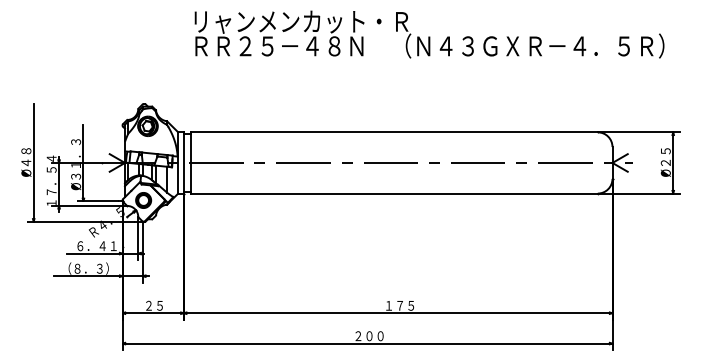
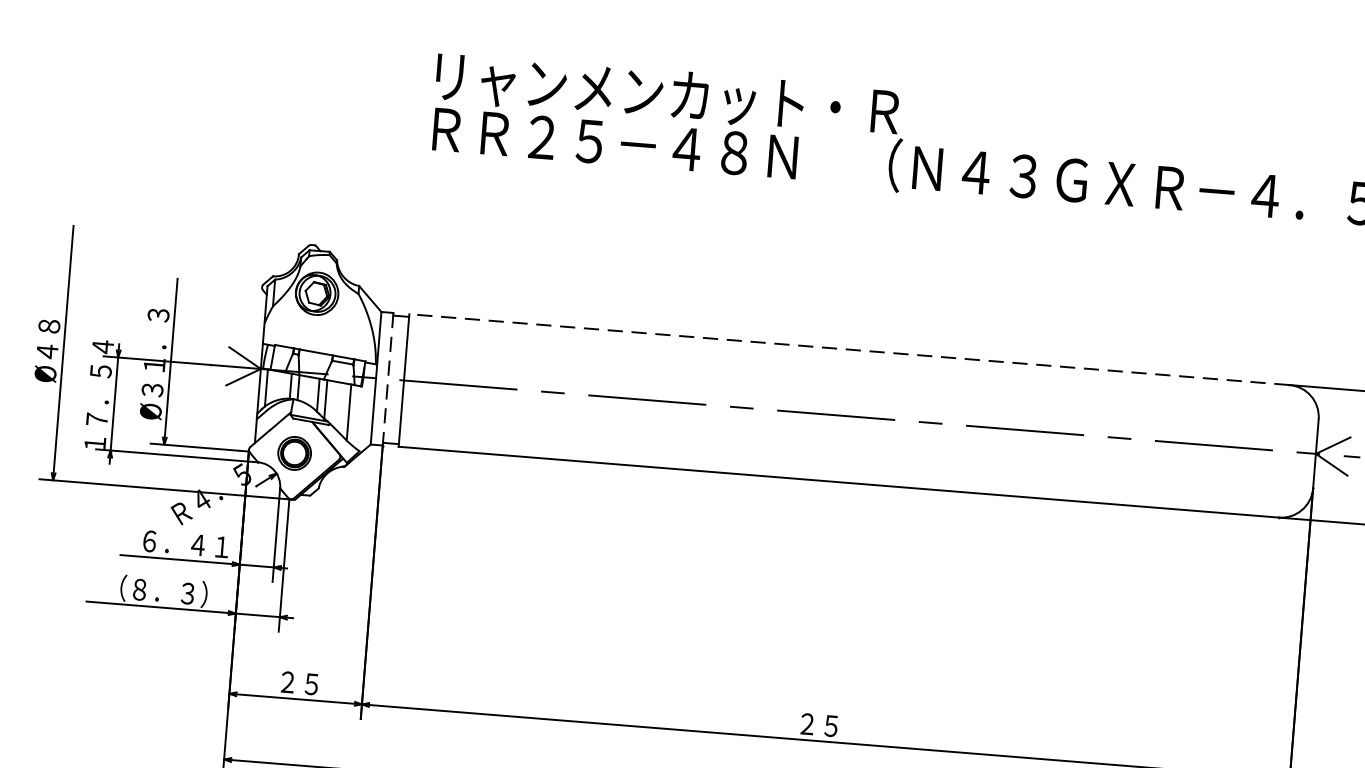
line: (393, 132) -> (847, 349), solid -> dashed
line: (183, 162) -> (387, 378), solid -> dashed
text: (400, 305) -> (832, 725), １７５ -> ２５

